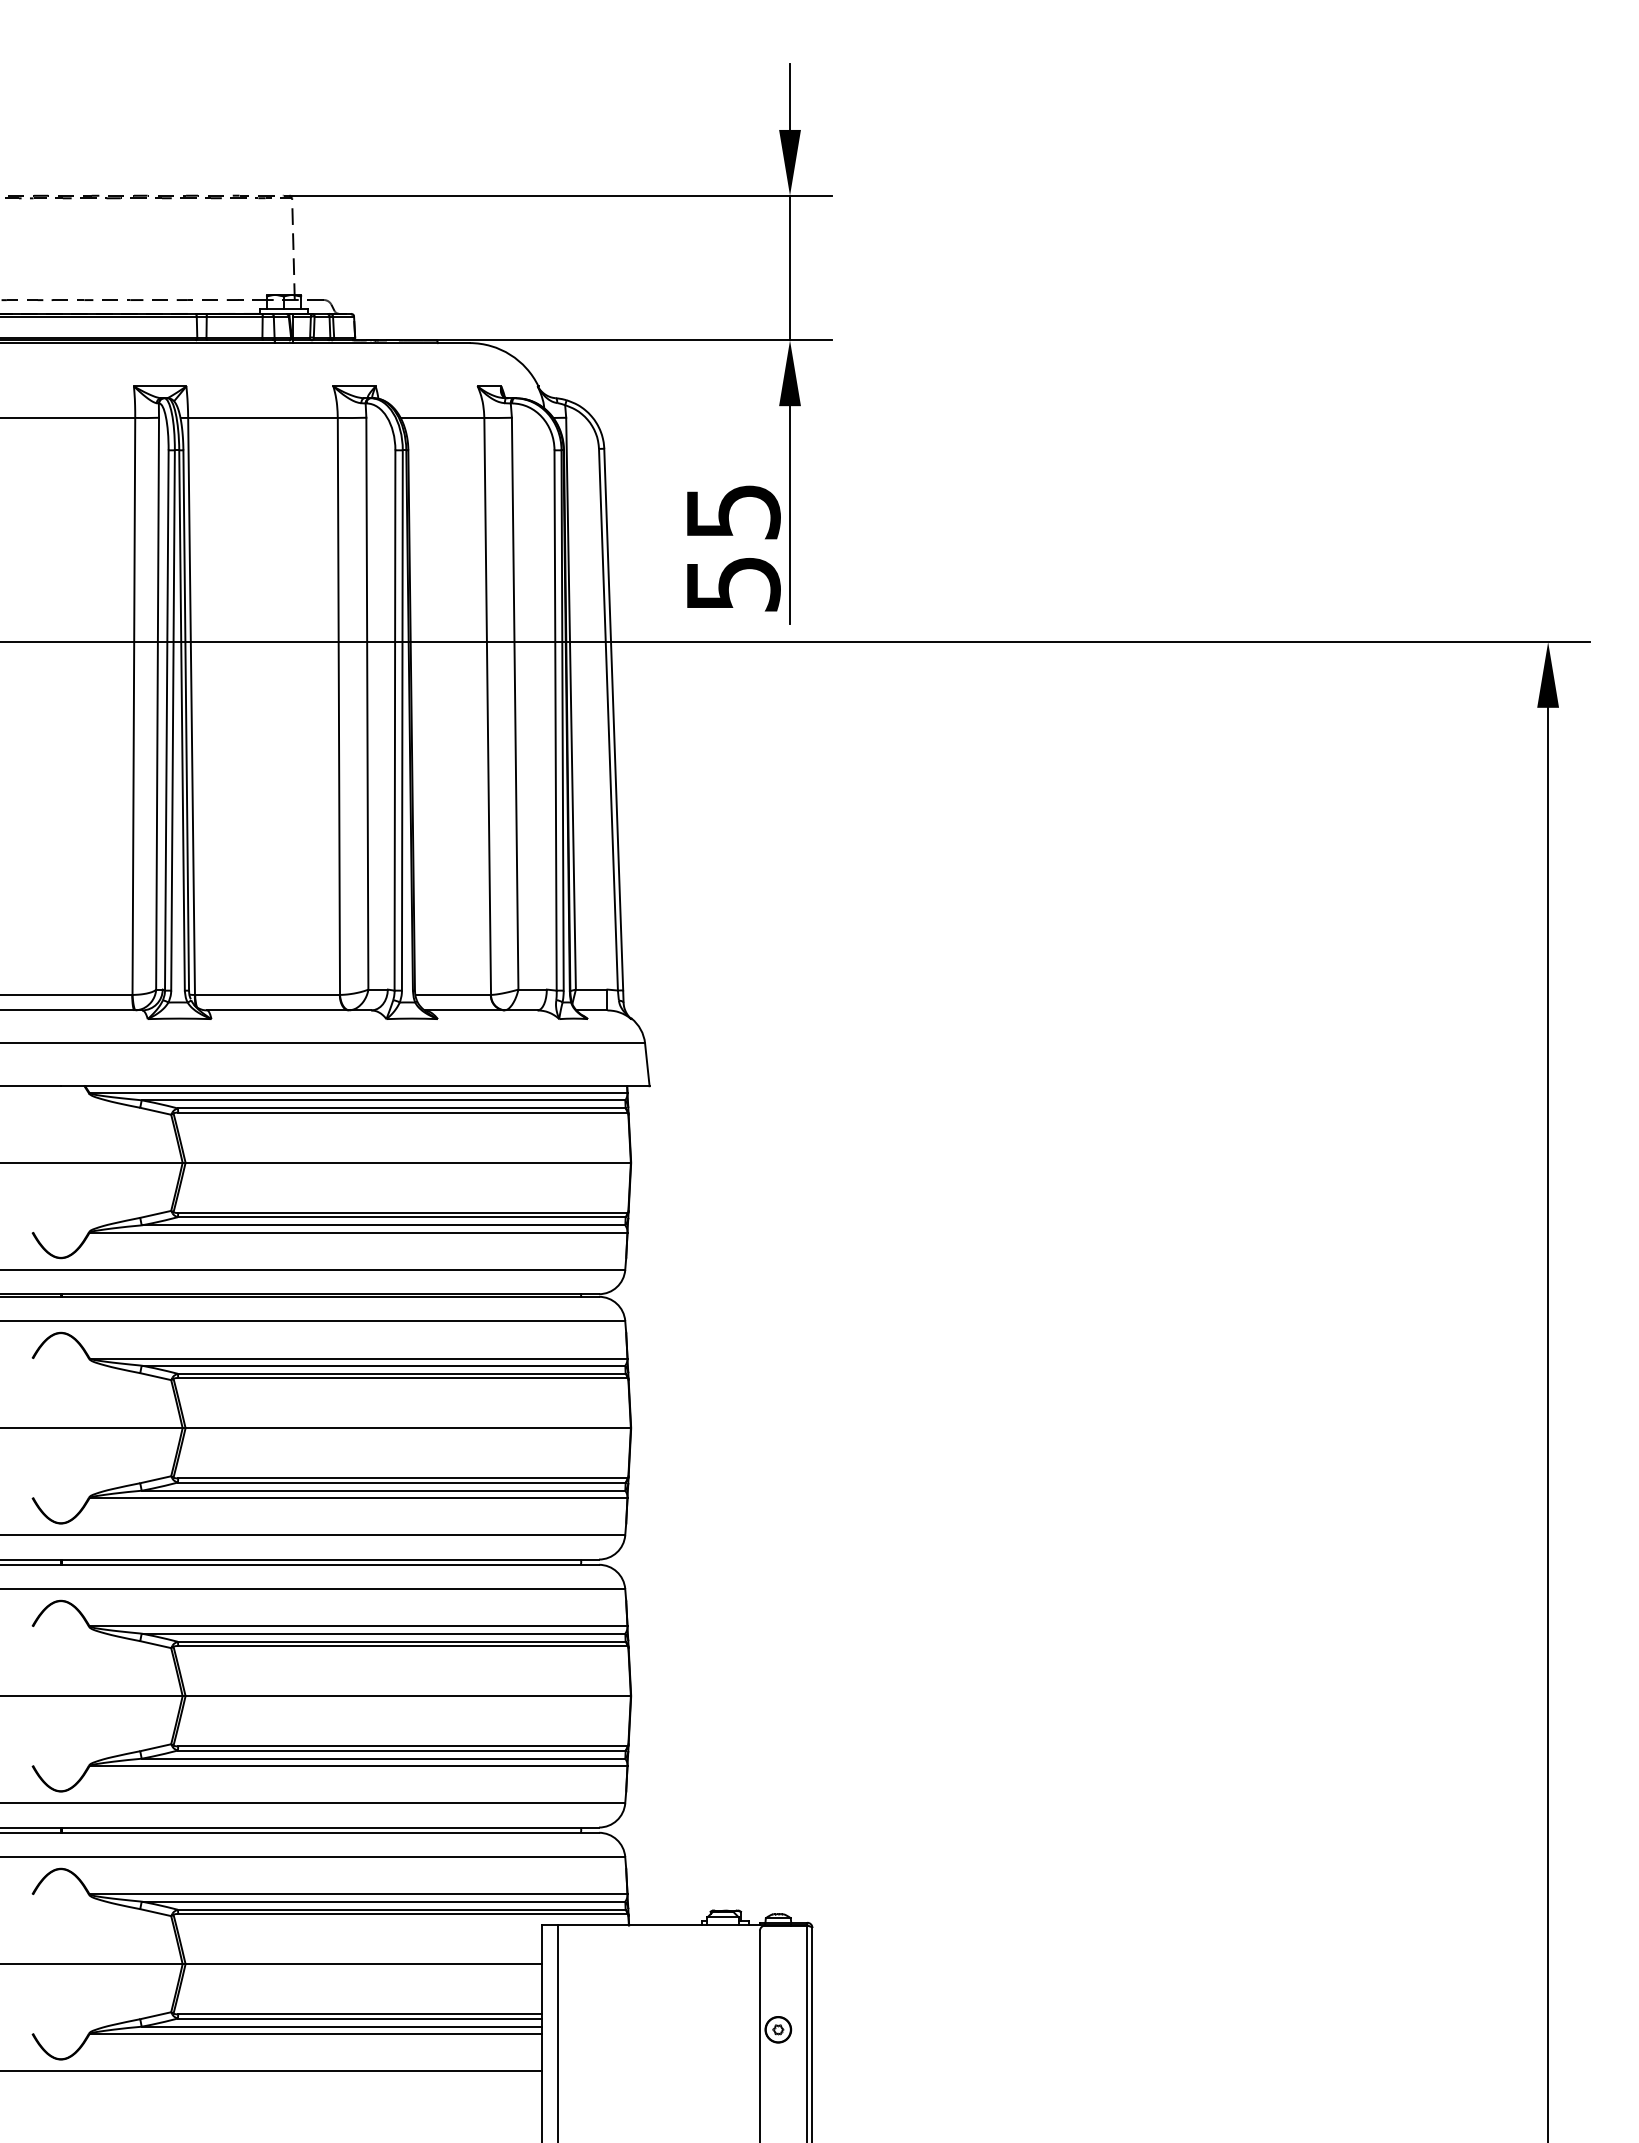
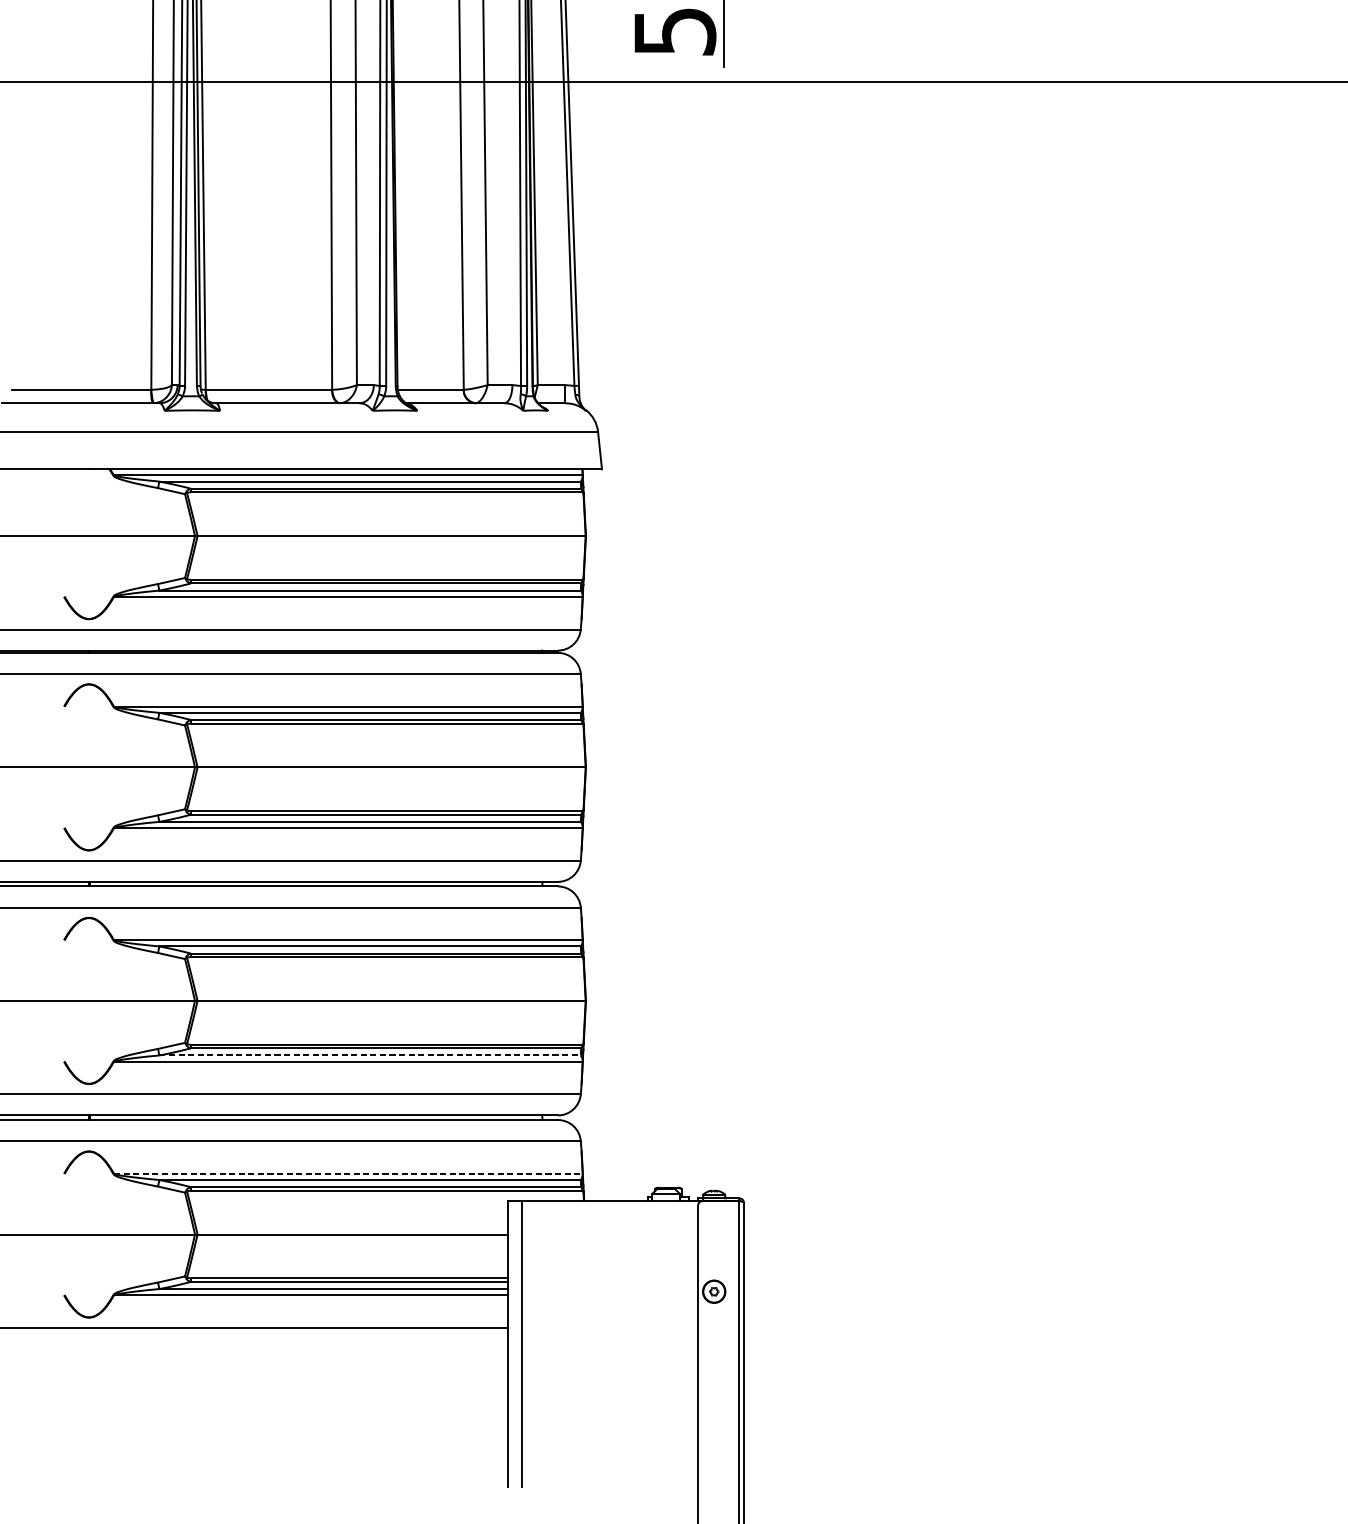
line: (383, 1758) -> (370, 1055), solid -> dashed
line: (358, 1894) -> (348, 1173), solid -> dashed

